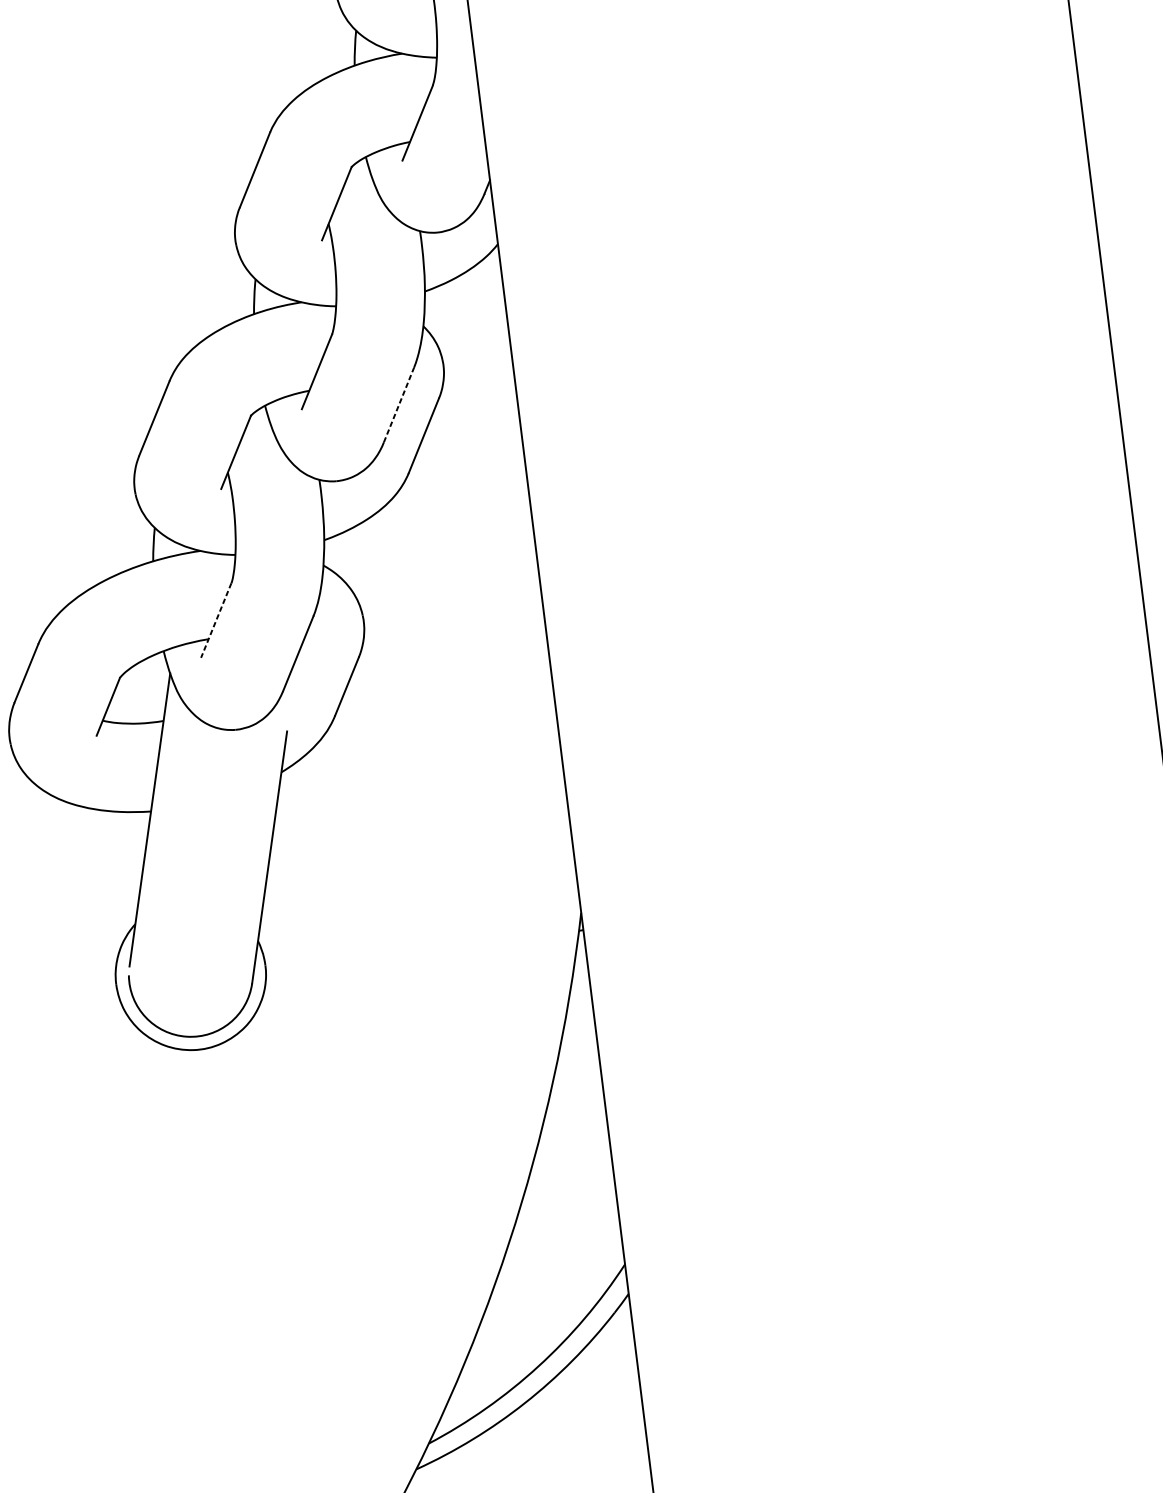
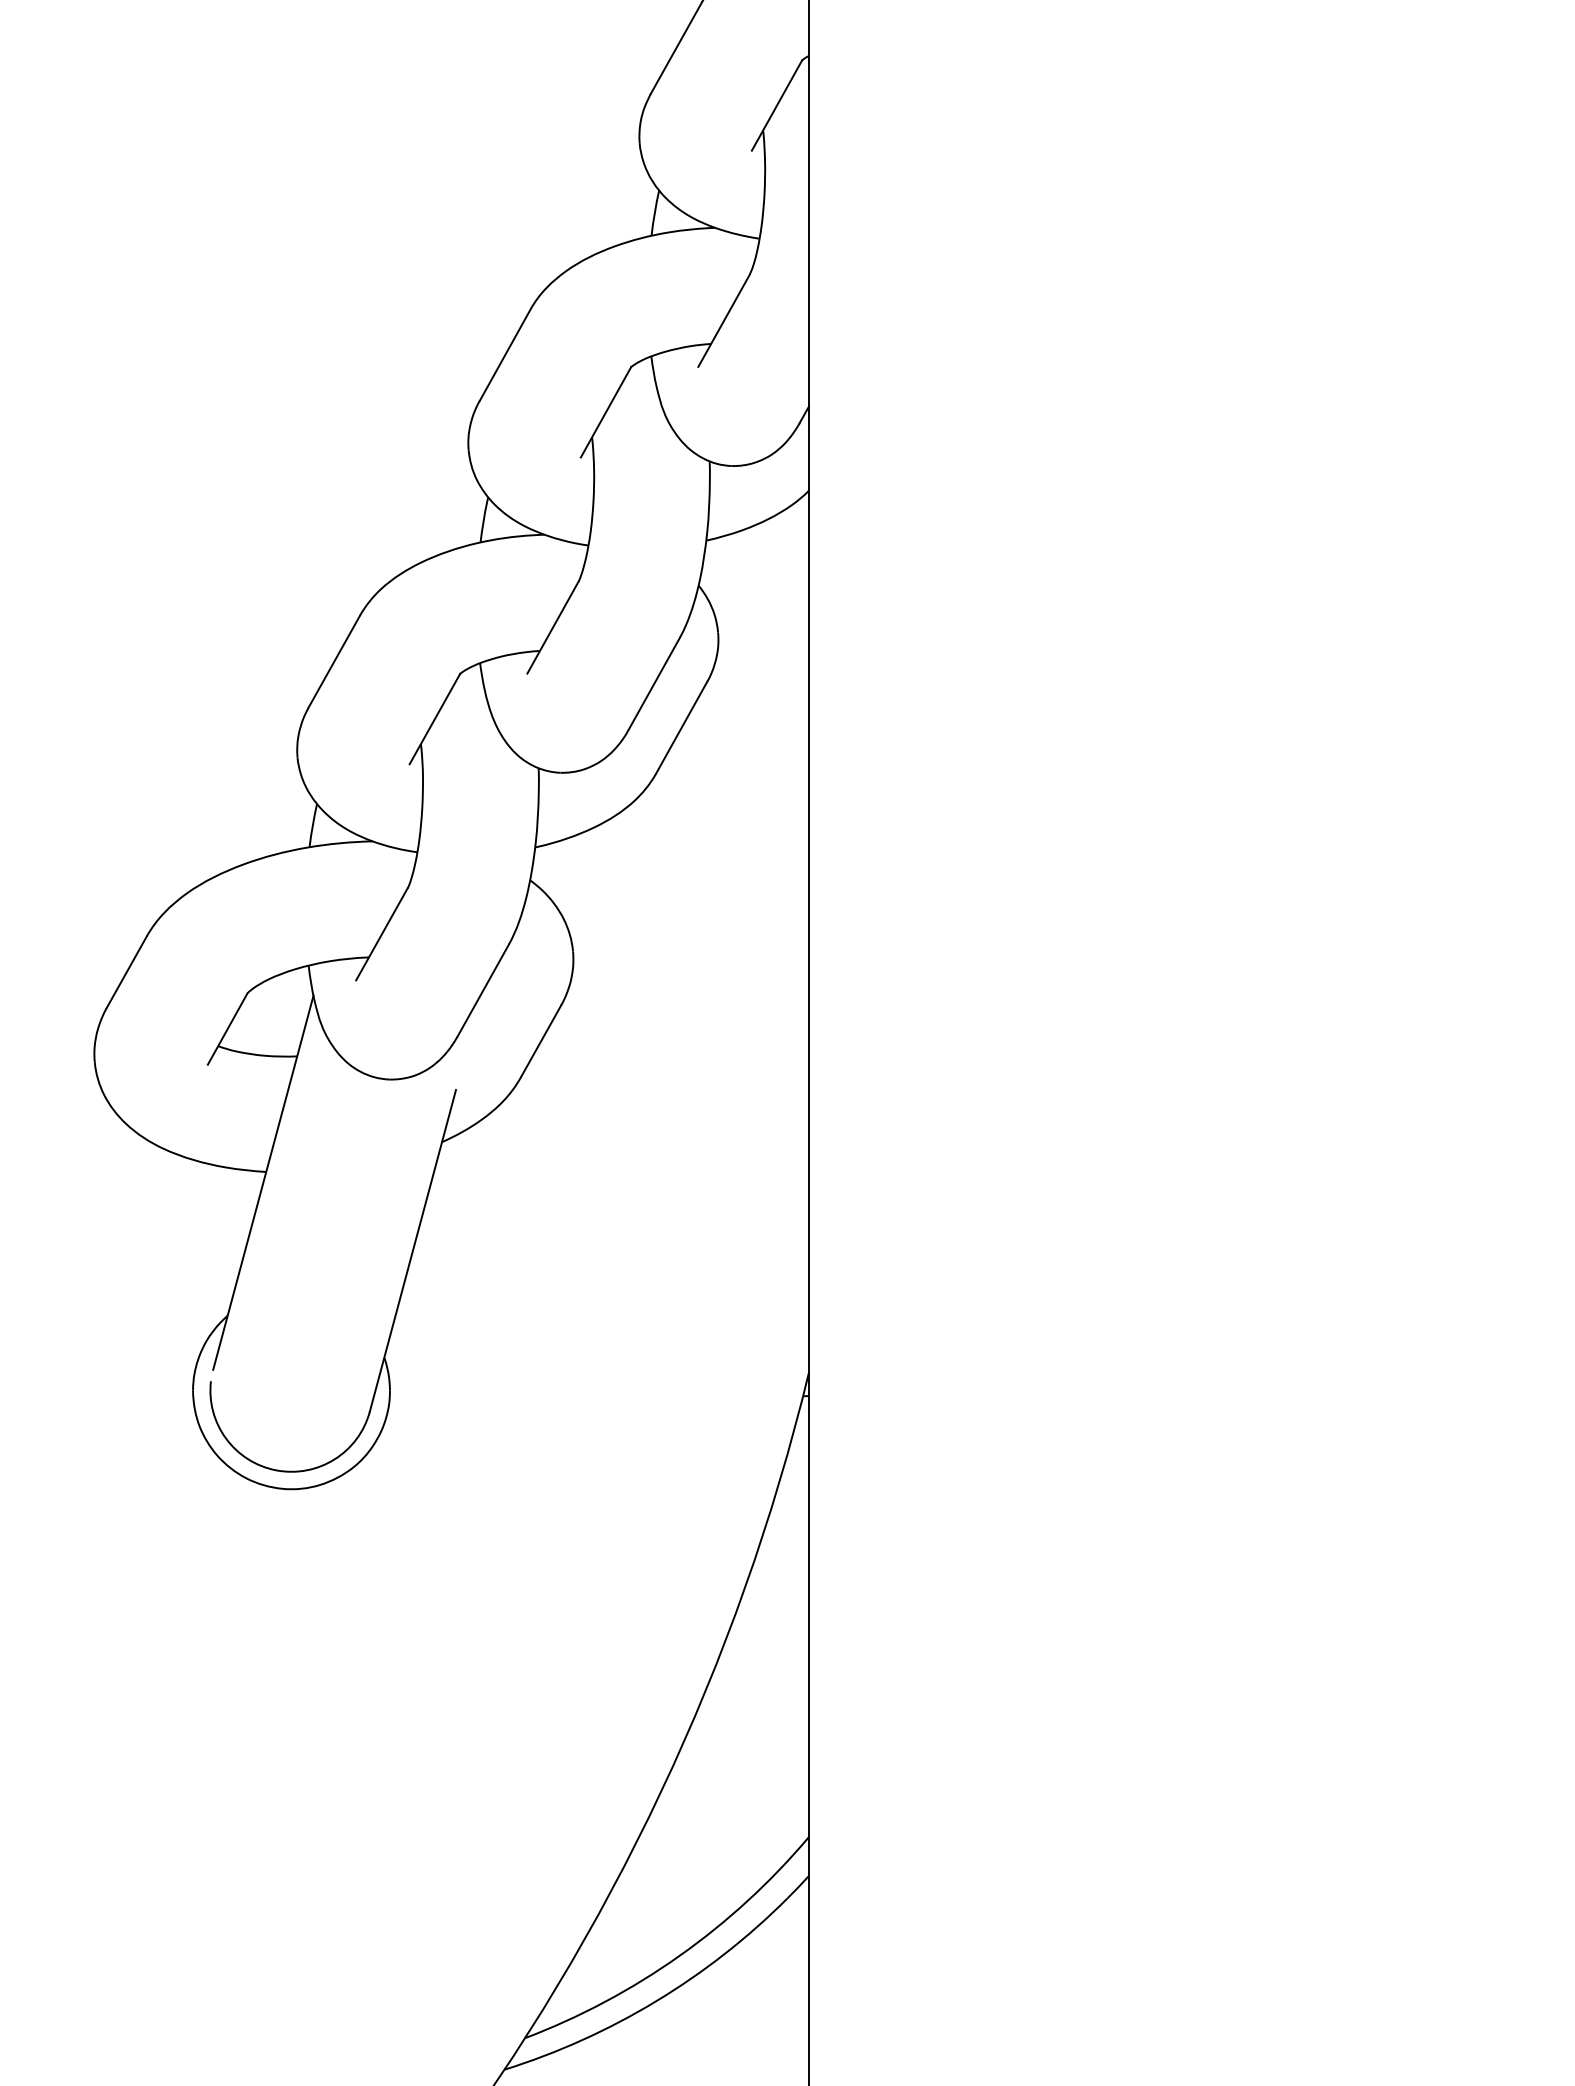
line: (399, 404) -> (654, 683), dashed -> solid
line: (215, 620) -> (381, 934), dashed -> solid

